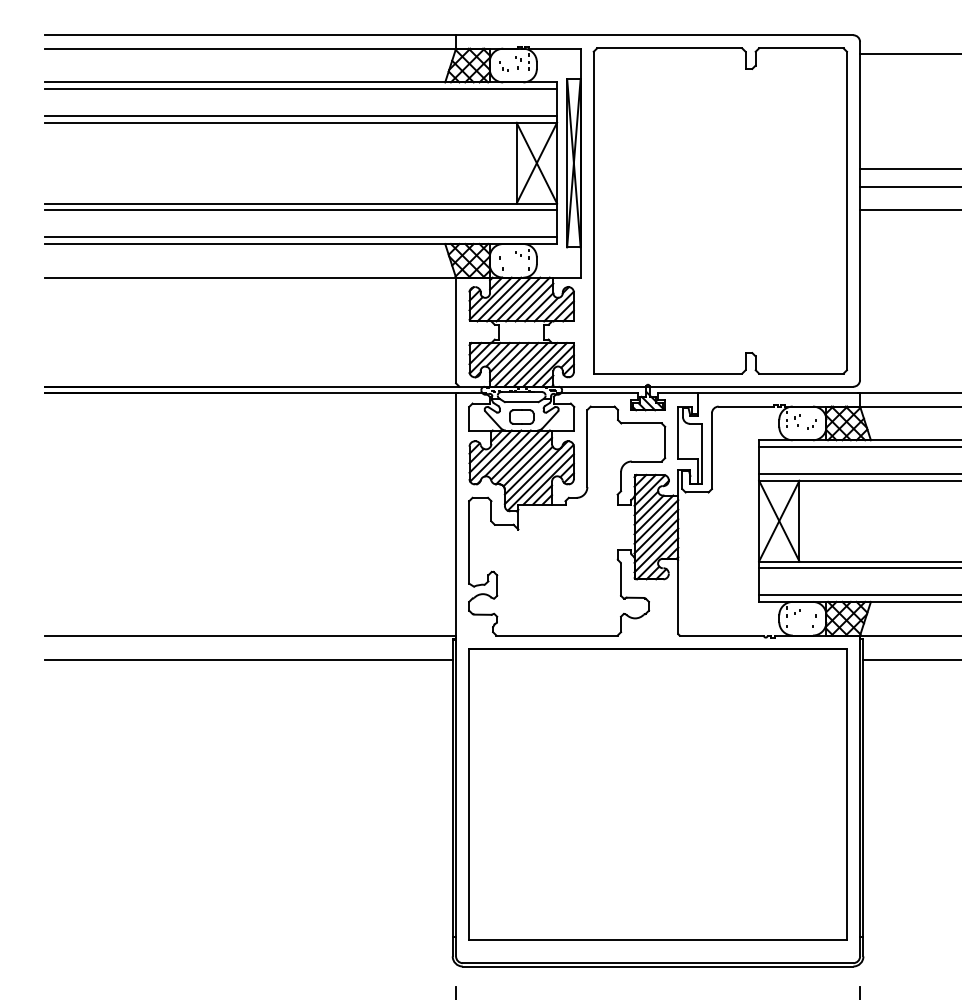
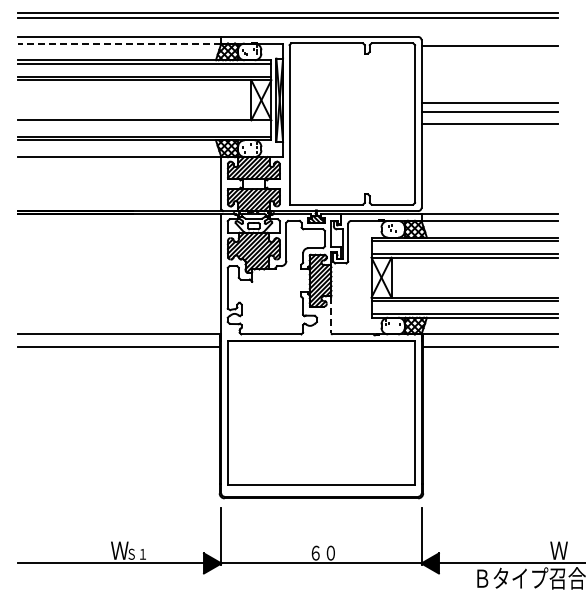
line: (250, 48) -> (119, 43), solid -> dashed
line: (300, 209) -> (144, 123), removed
line: (678, 597) -> (331, 315), solid -> dashed

